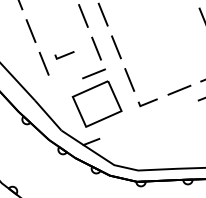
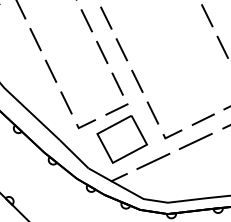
line: (63, 55) -> (85, 124), moved
line: (170, 110) -> (195, 140), added
line: (126, 128) -> (153, 161), added

